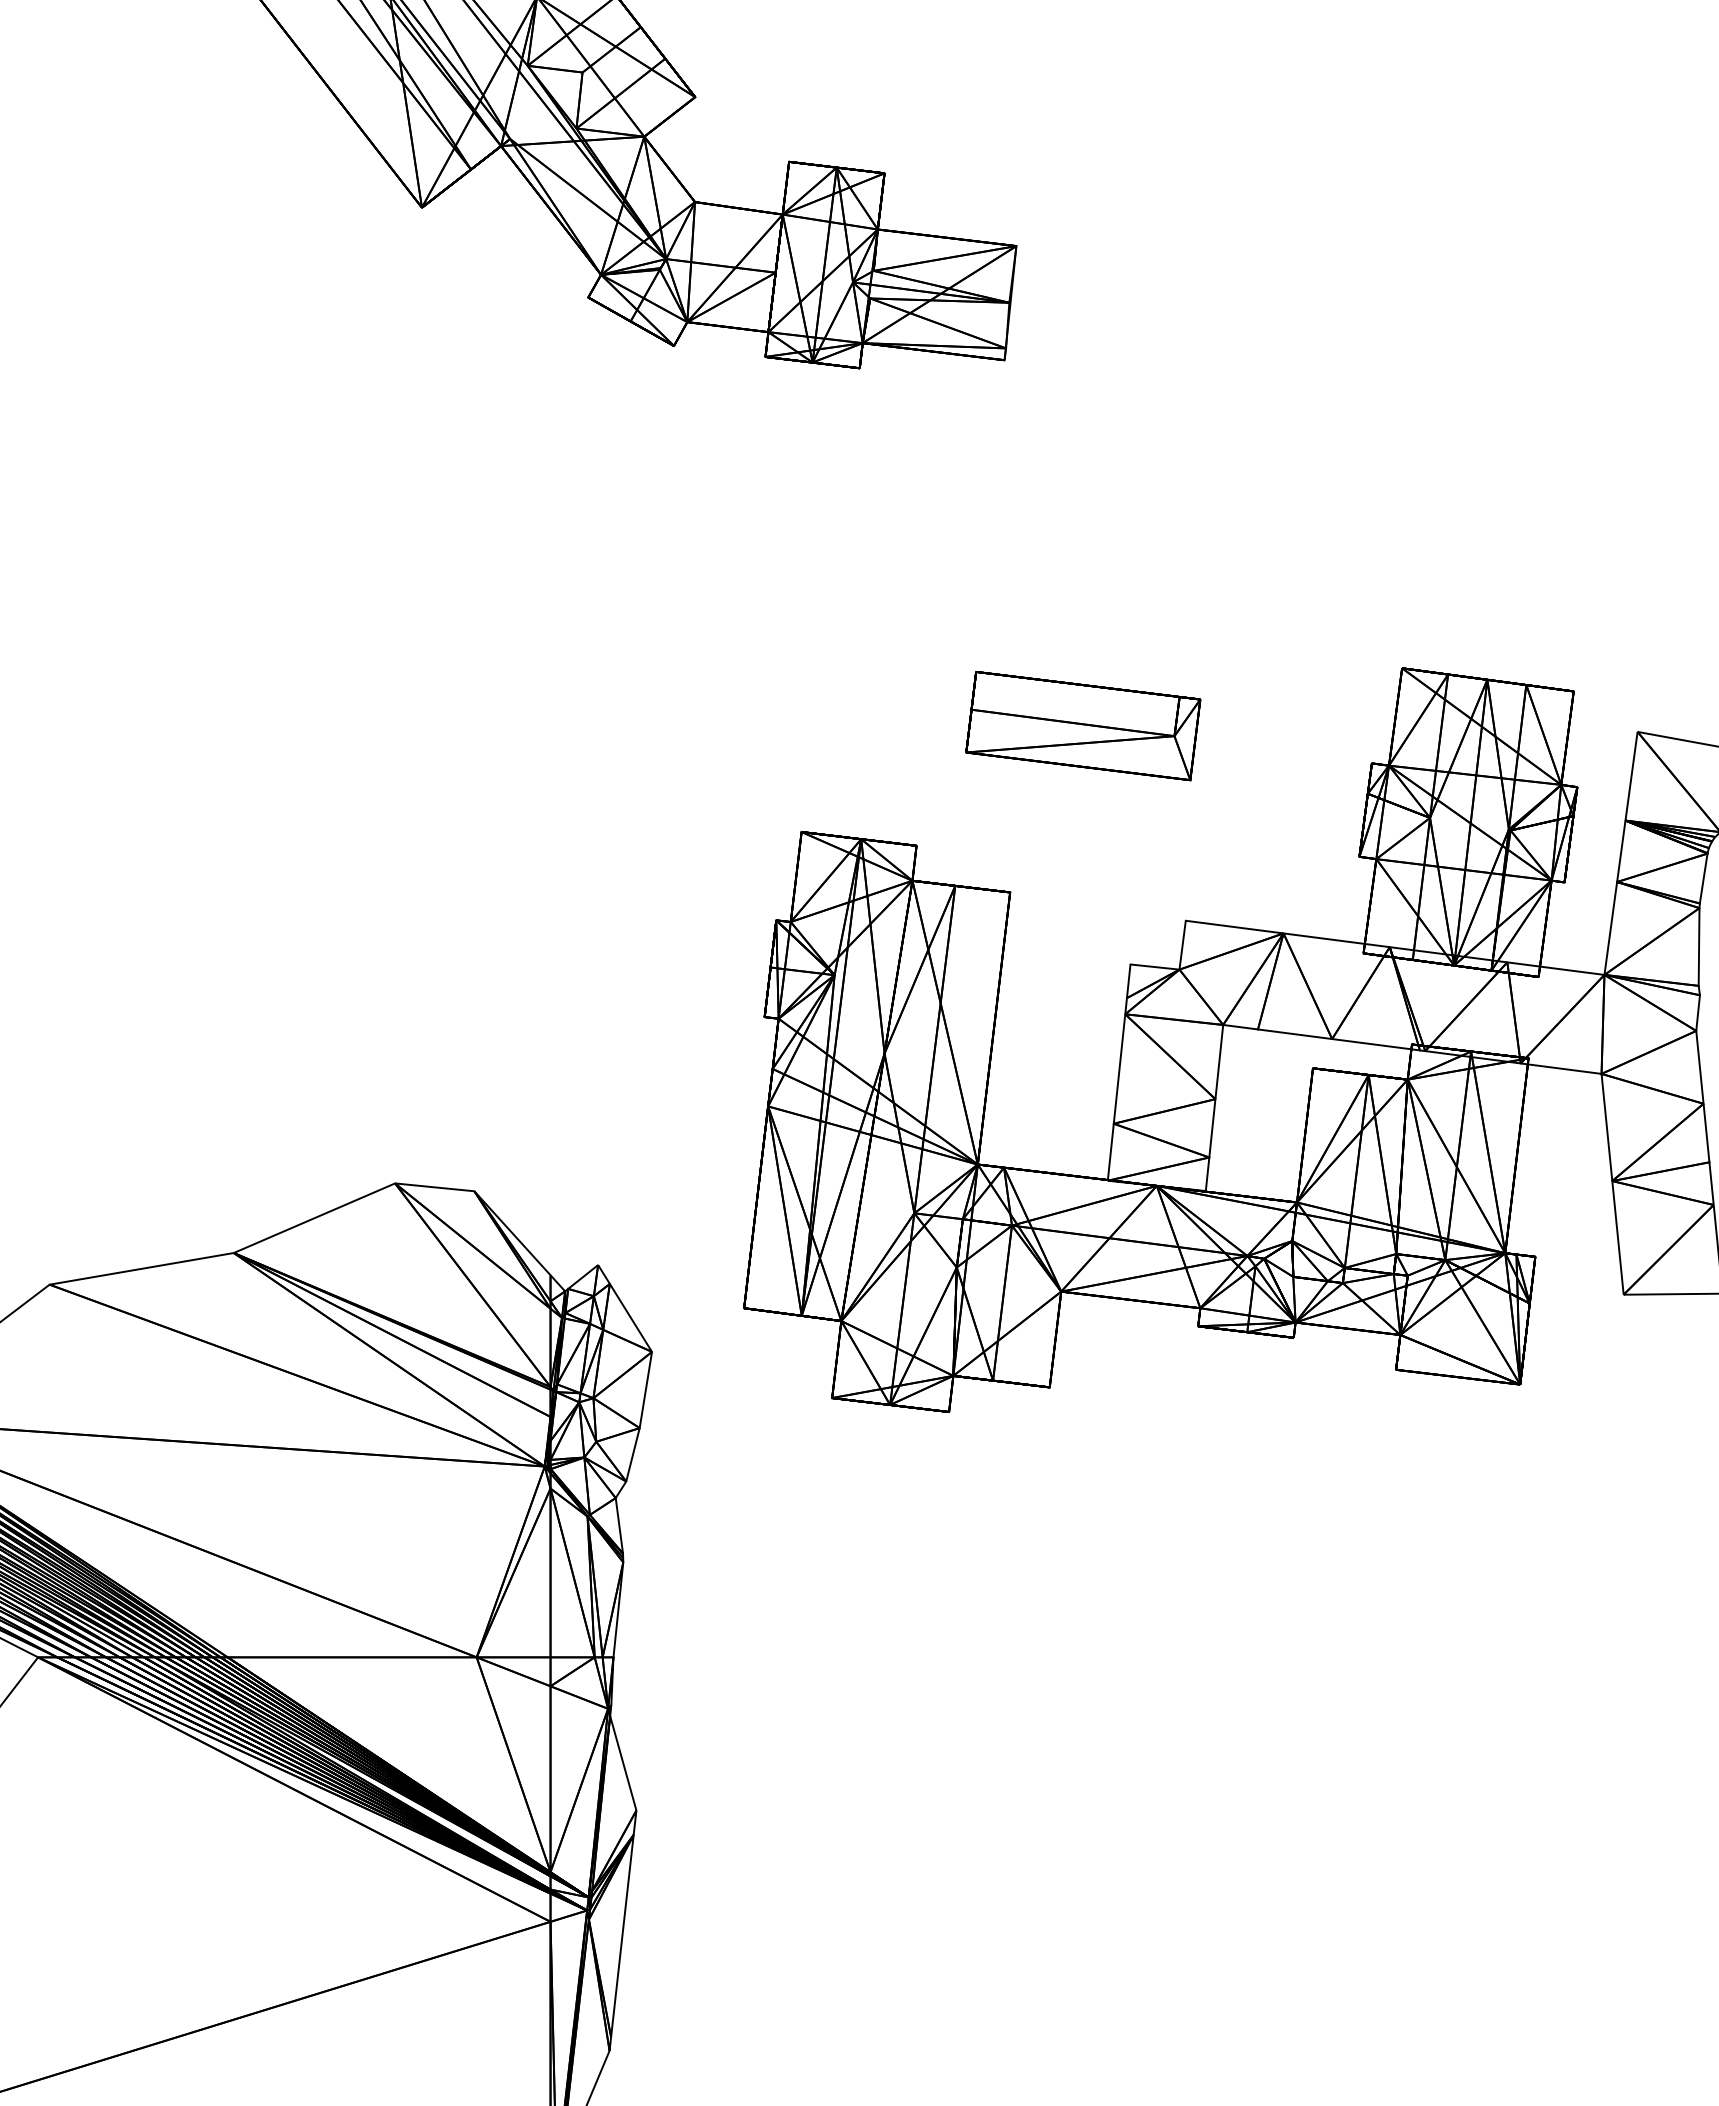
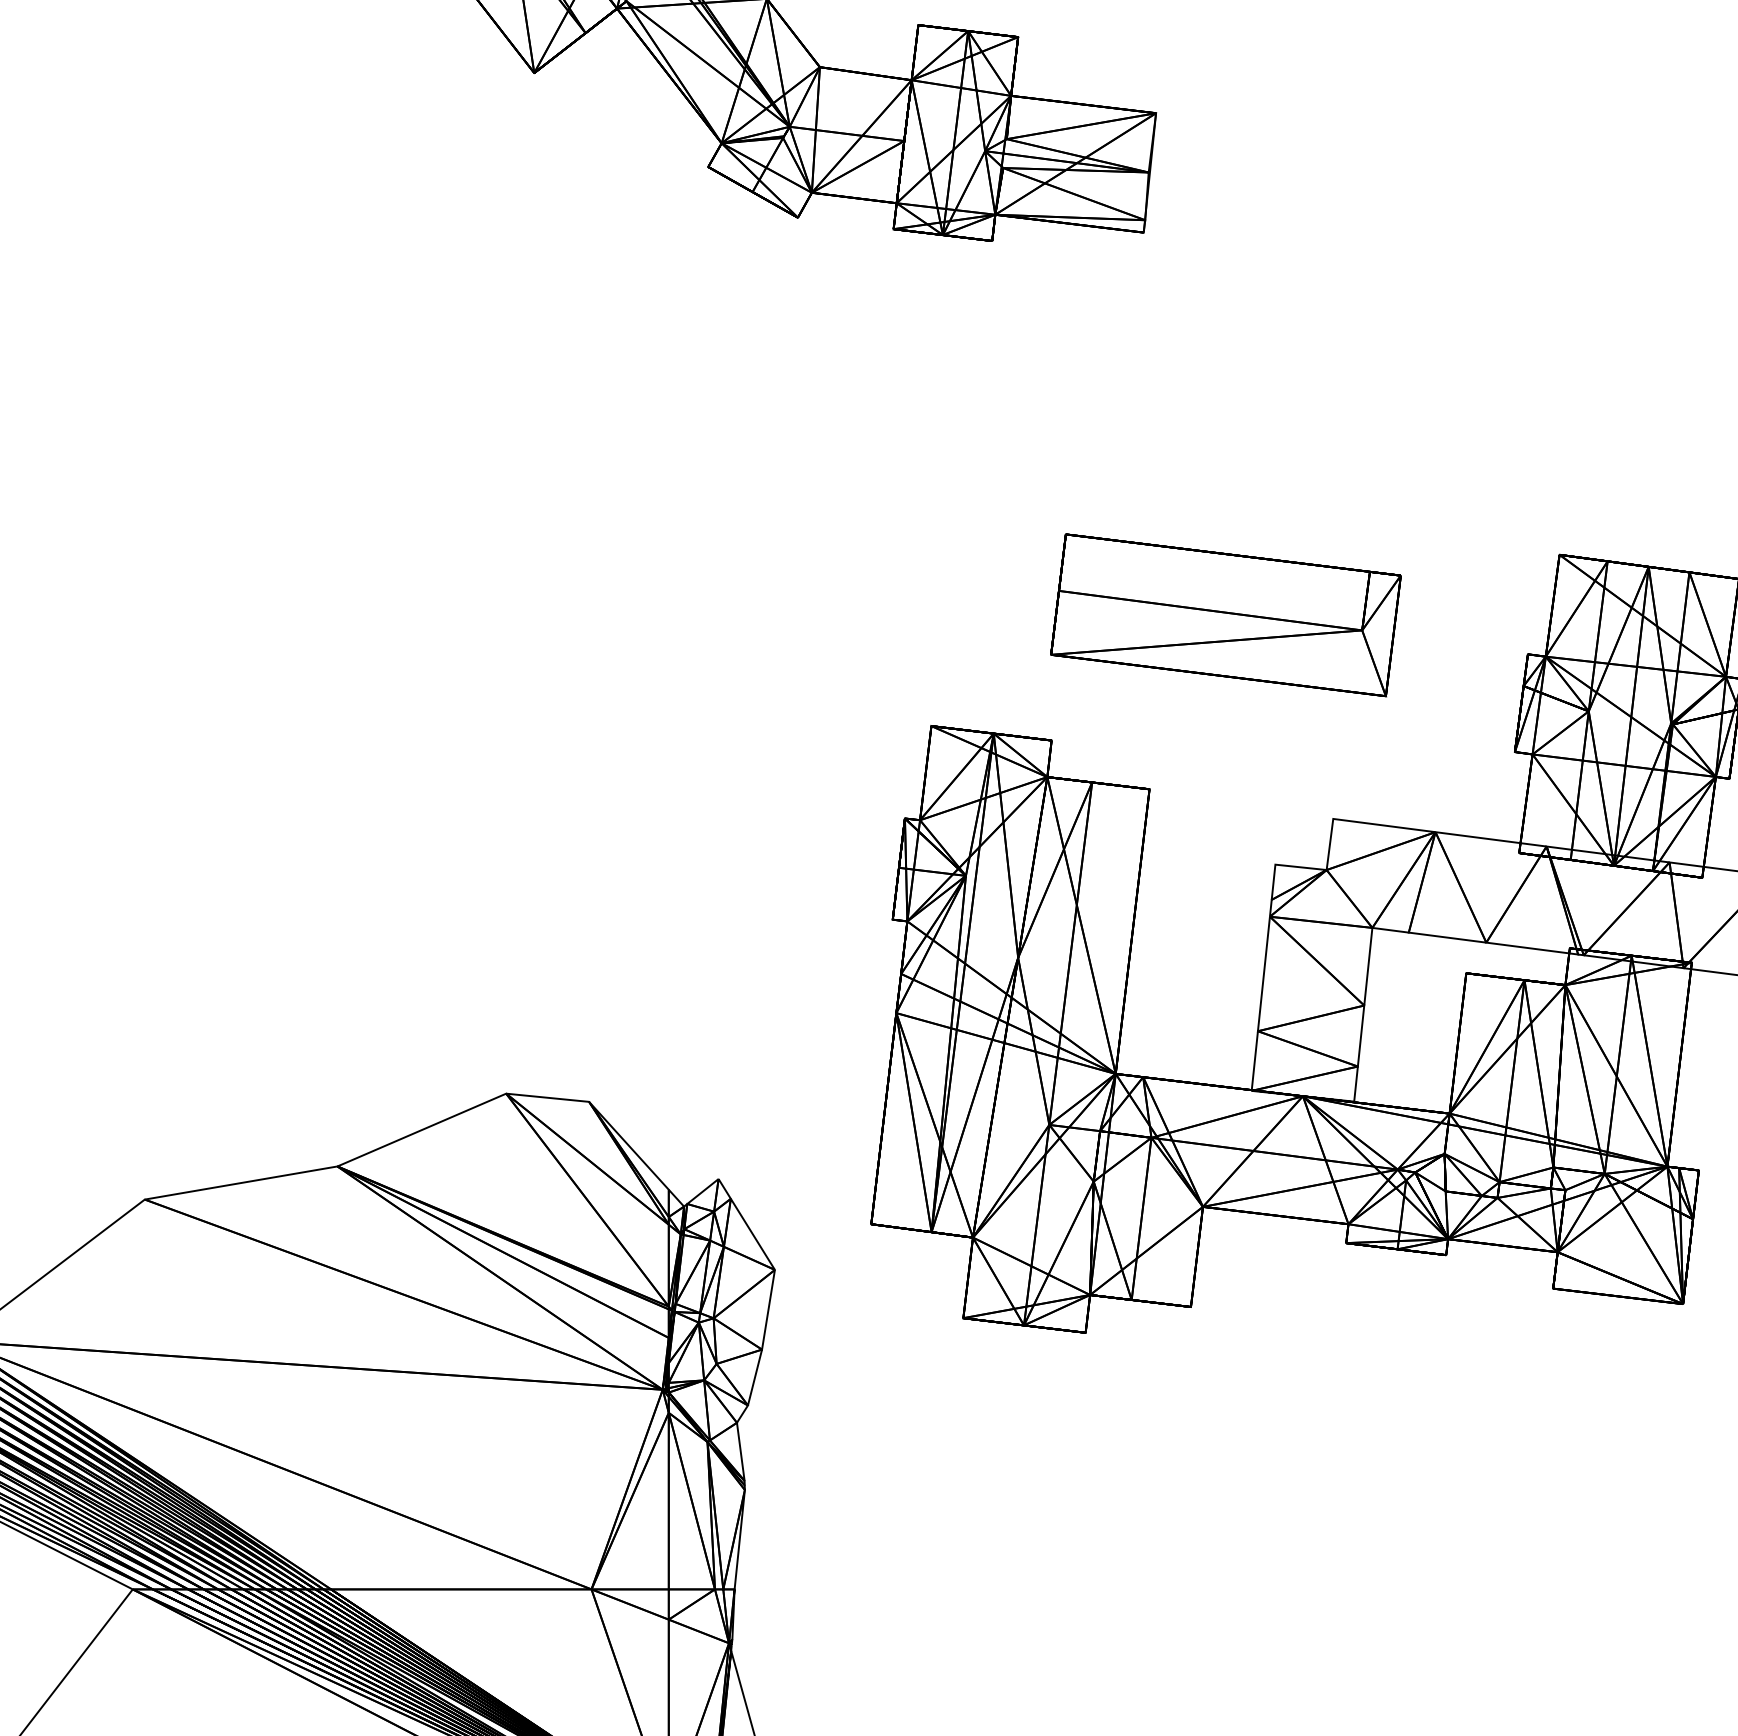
part: (1083, 725) -> (1226, 614), size x1.43

